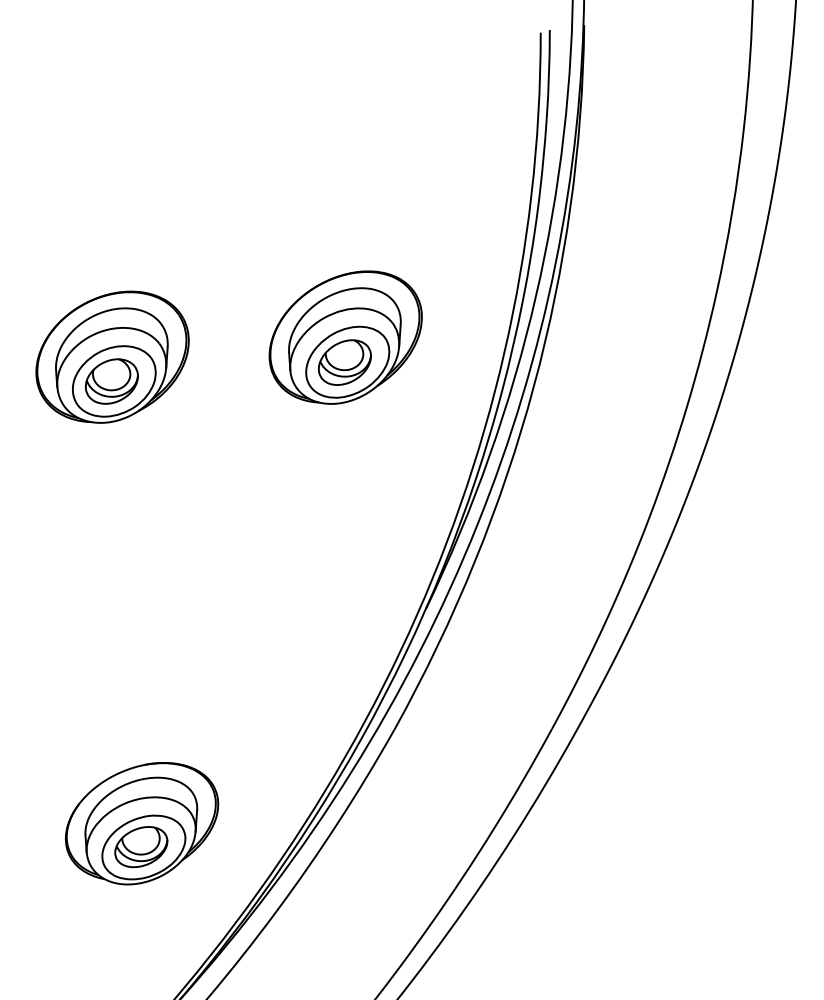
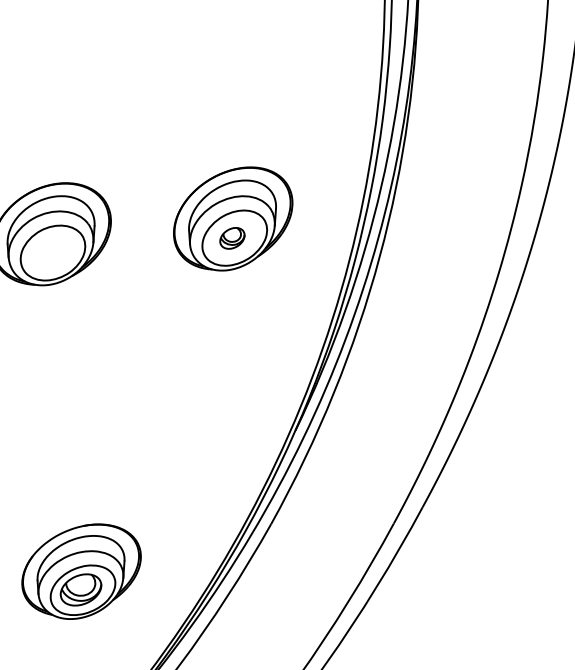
part: (344, 362) -> (232, 238), size x0.6
part: (111, 381) -> (50, 253), removed
part: (141, 823) -> (81, 571), moved

